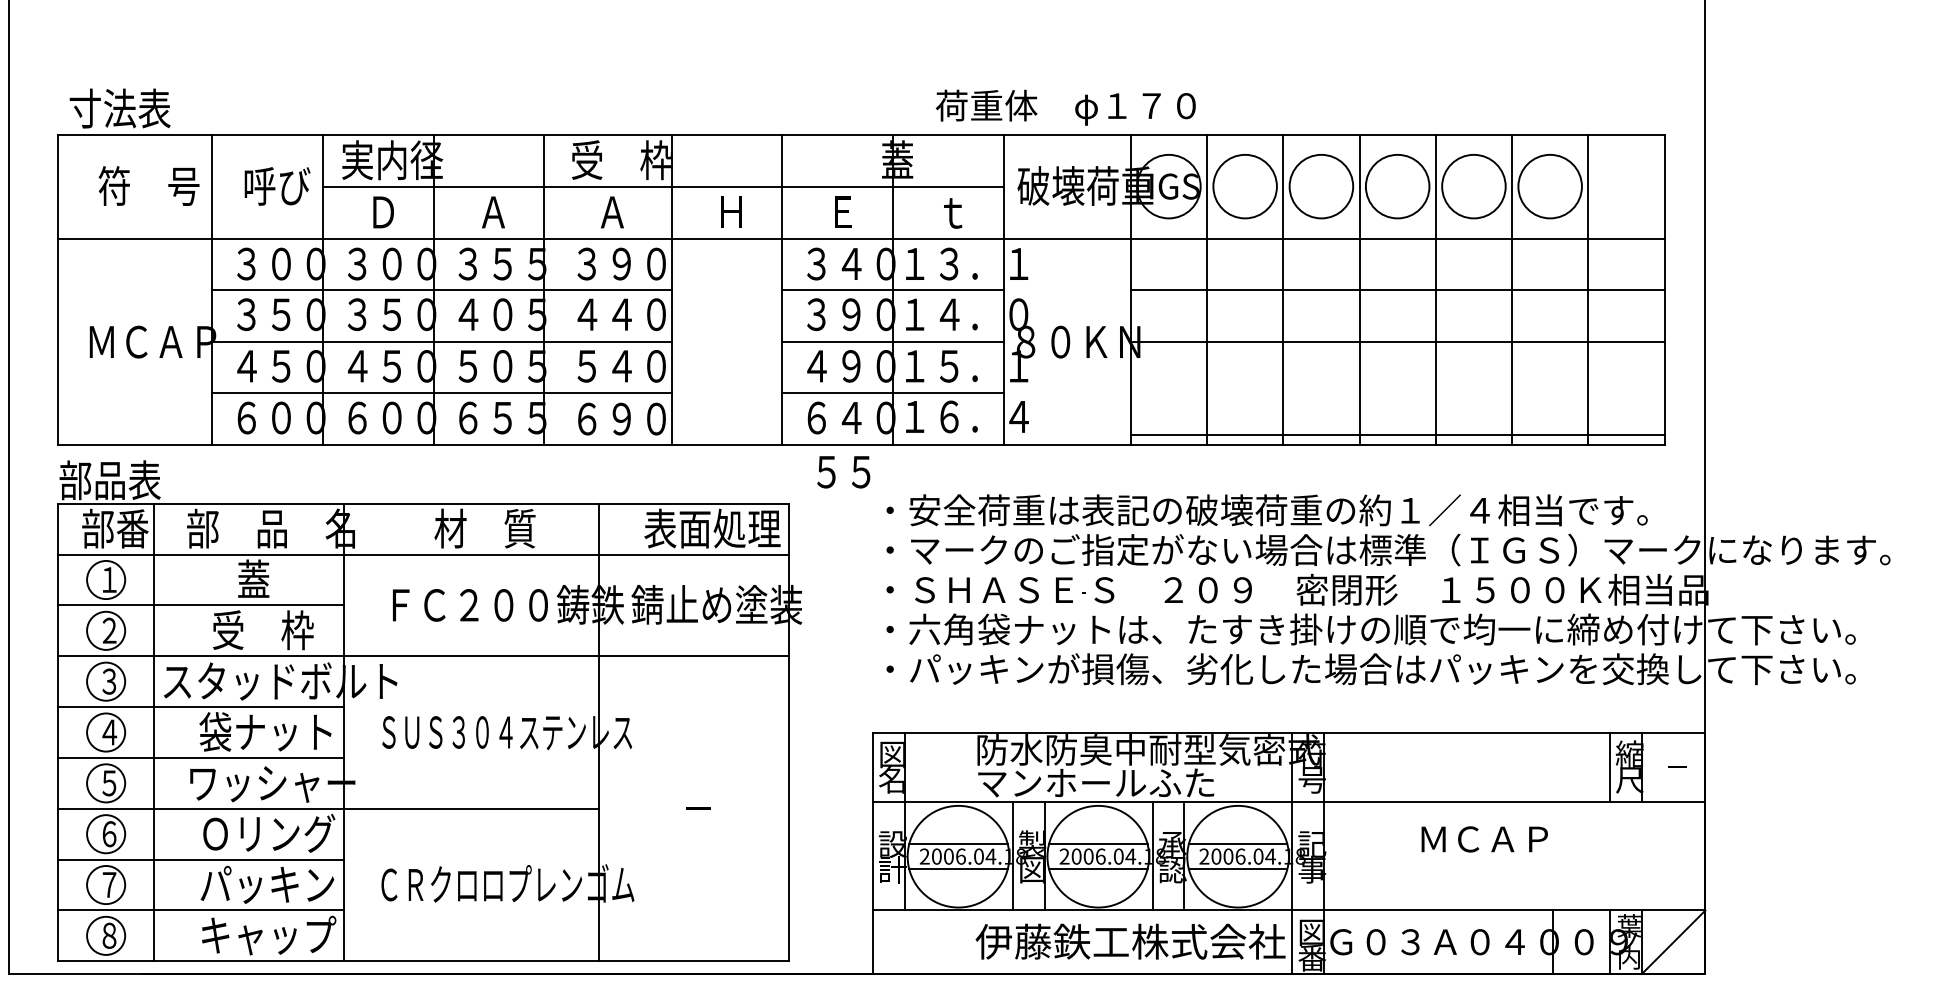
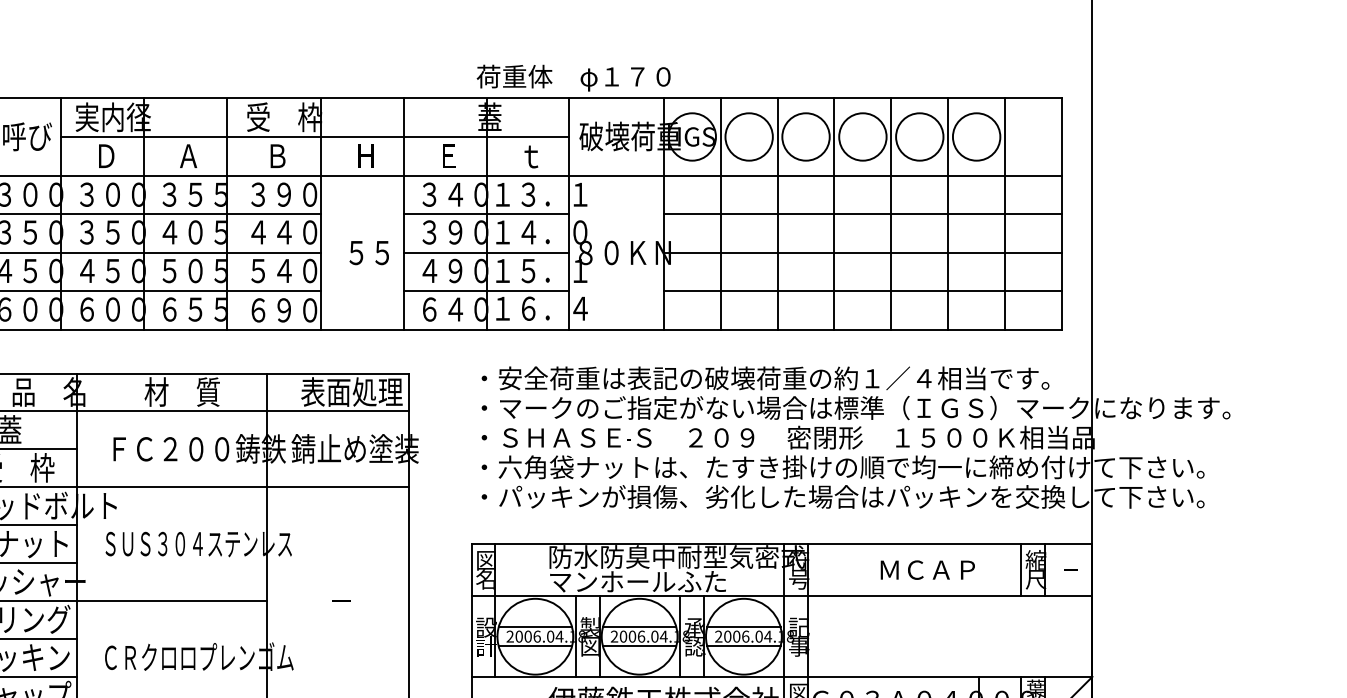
text: (1065, 107) -> (573, 77), moved
text: (612, 212) -> (277, 156), Ａ -> Ｂ
line: (1397, 435) -> (862, 291), moved
text: (843, 472) -> (369, 253), moved
text: (1484, 839) -> (927, 570), moved

